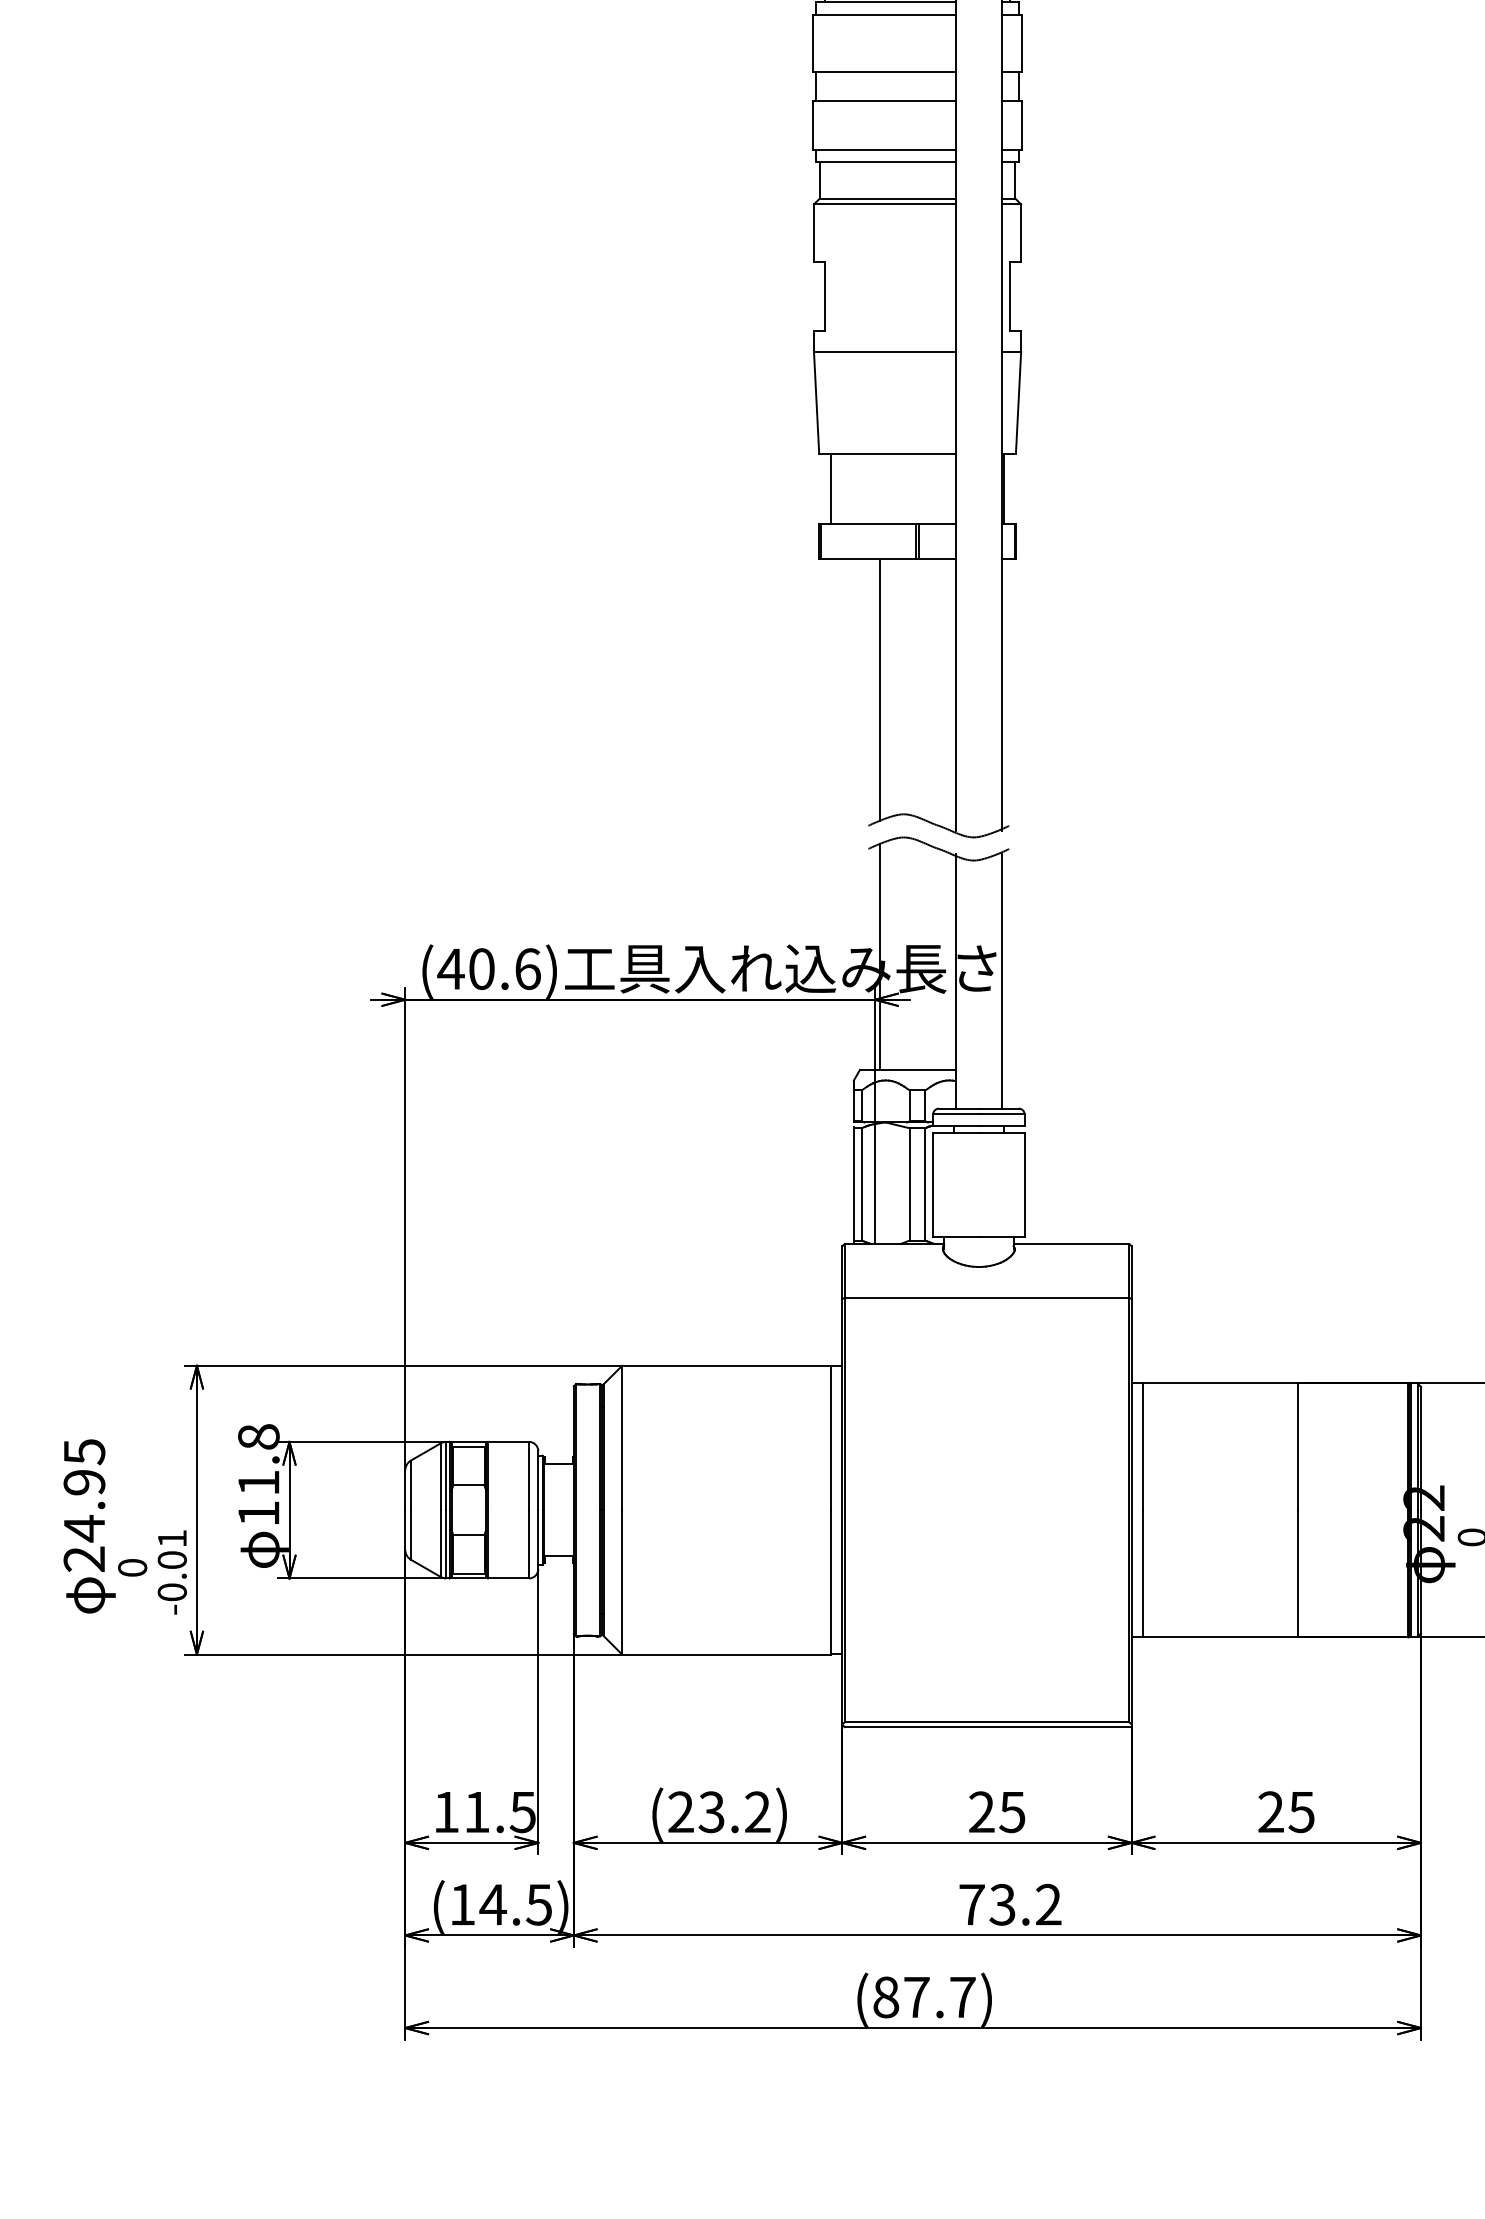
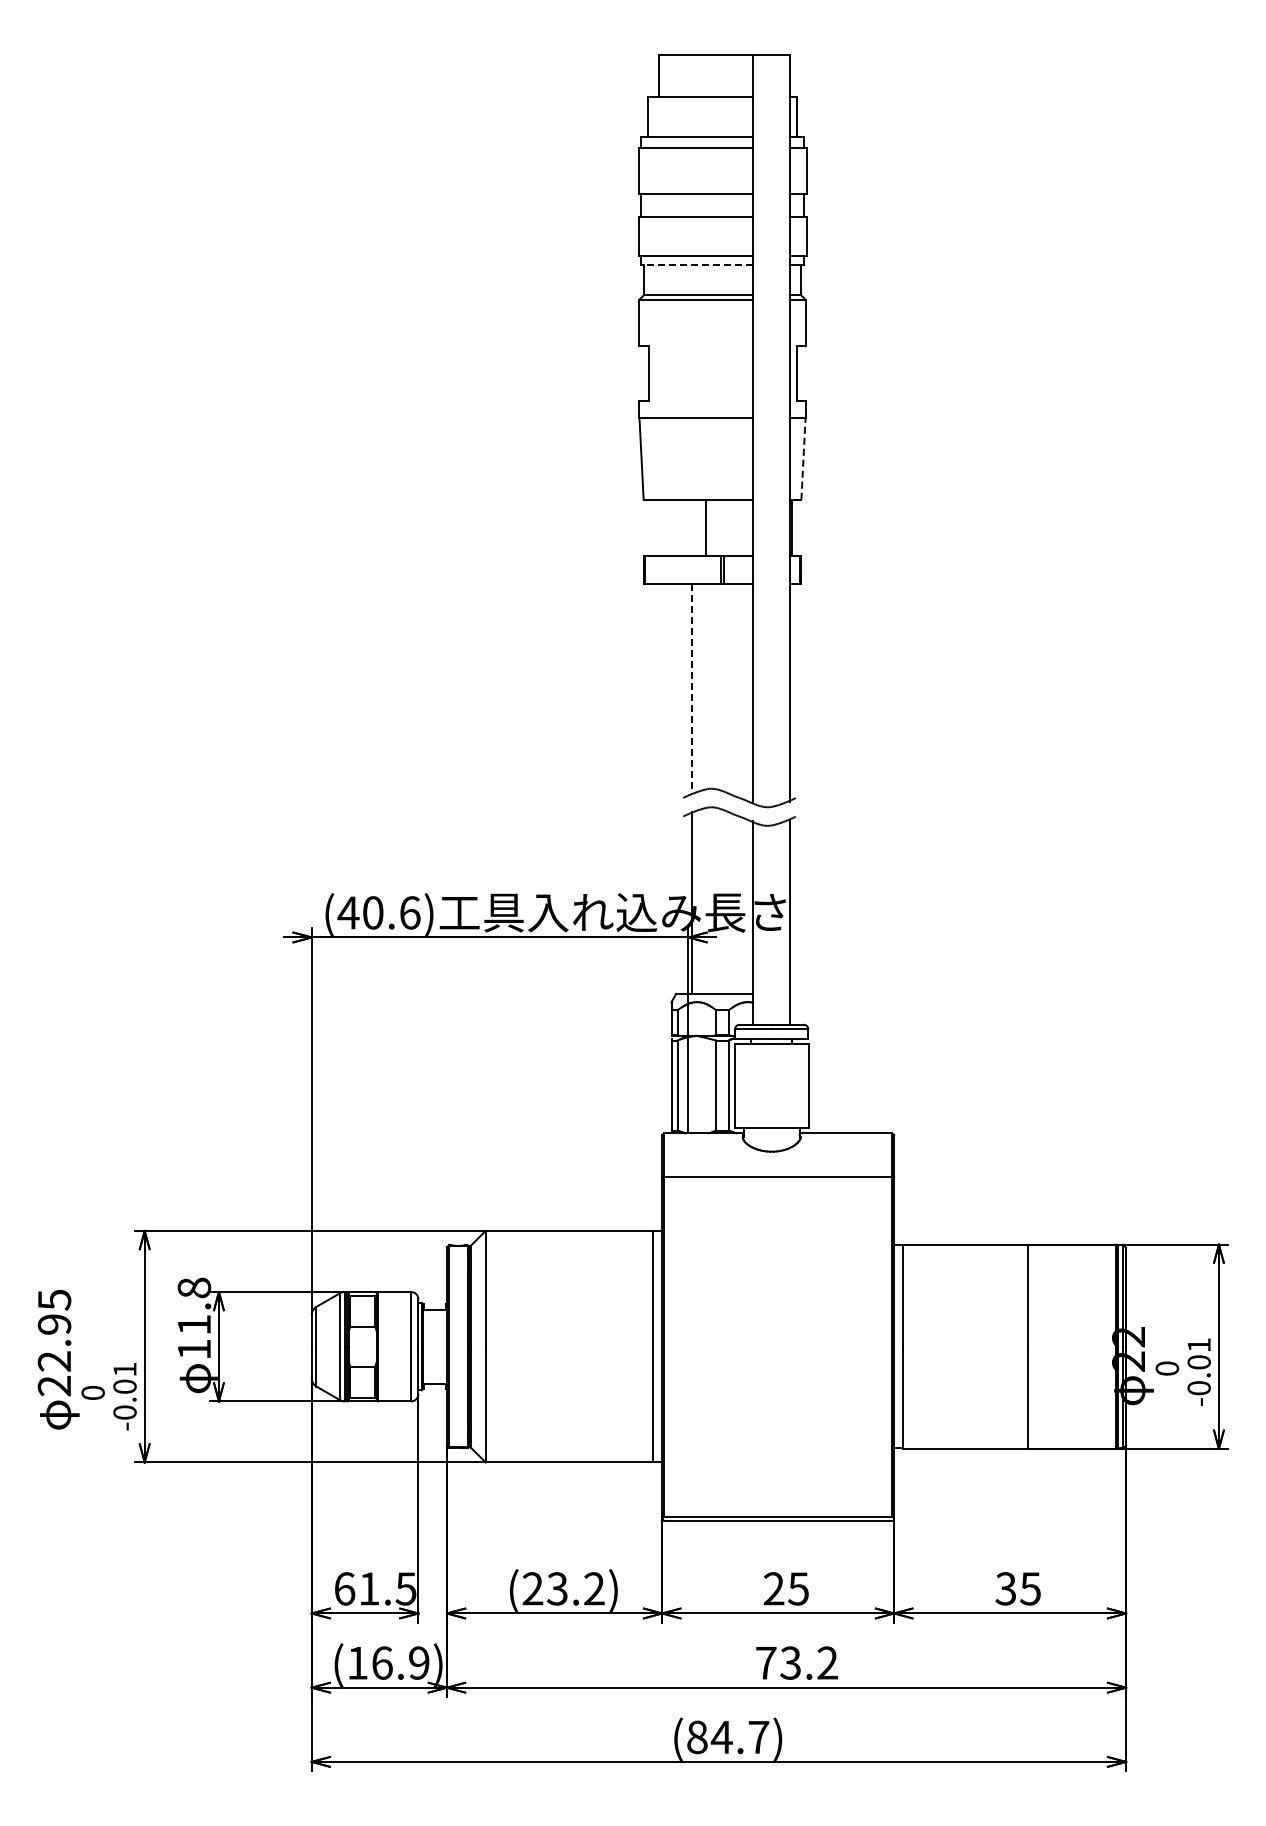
line: (885, 161) -> (696, 265), solid -> dashed
line: (1018, 402) -> (803, 458), solid -> dashed
line: (830, 488) -> (705, 527), moved
line: (880, 690) -> (692, 689), solid -> dashed
text: (83, 1528) -> (53, 1361), 24.95 -> 22.95
text: (447, 1811) -> (345, 1588), 11.5 -> 61.5
text: (1270, 1811) -> (1005, 1588), 25 -> 35
text: (515, 1904) -> (400, 1662), (14.5) -> (16.9)
text: (916, 1997) -> (721, 1737), (87.7) -> (84.7)

